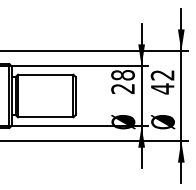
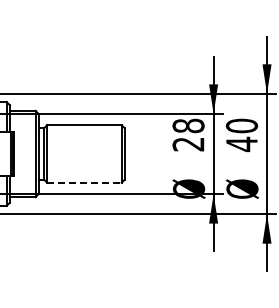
text: (162, 74) -> (241, 125), 42 -> 40
line: (45, 117) -> (84, 182), solid -> dashed

